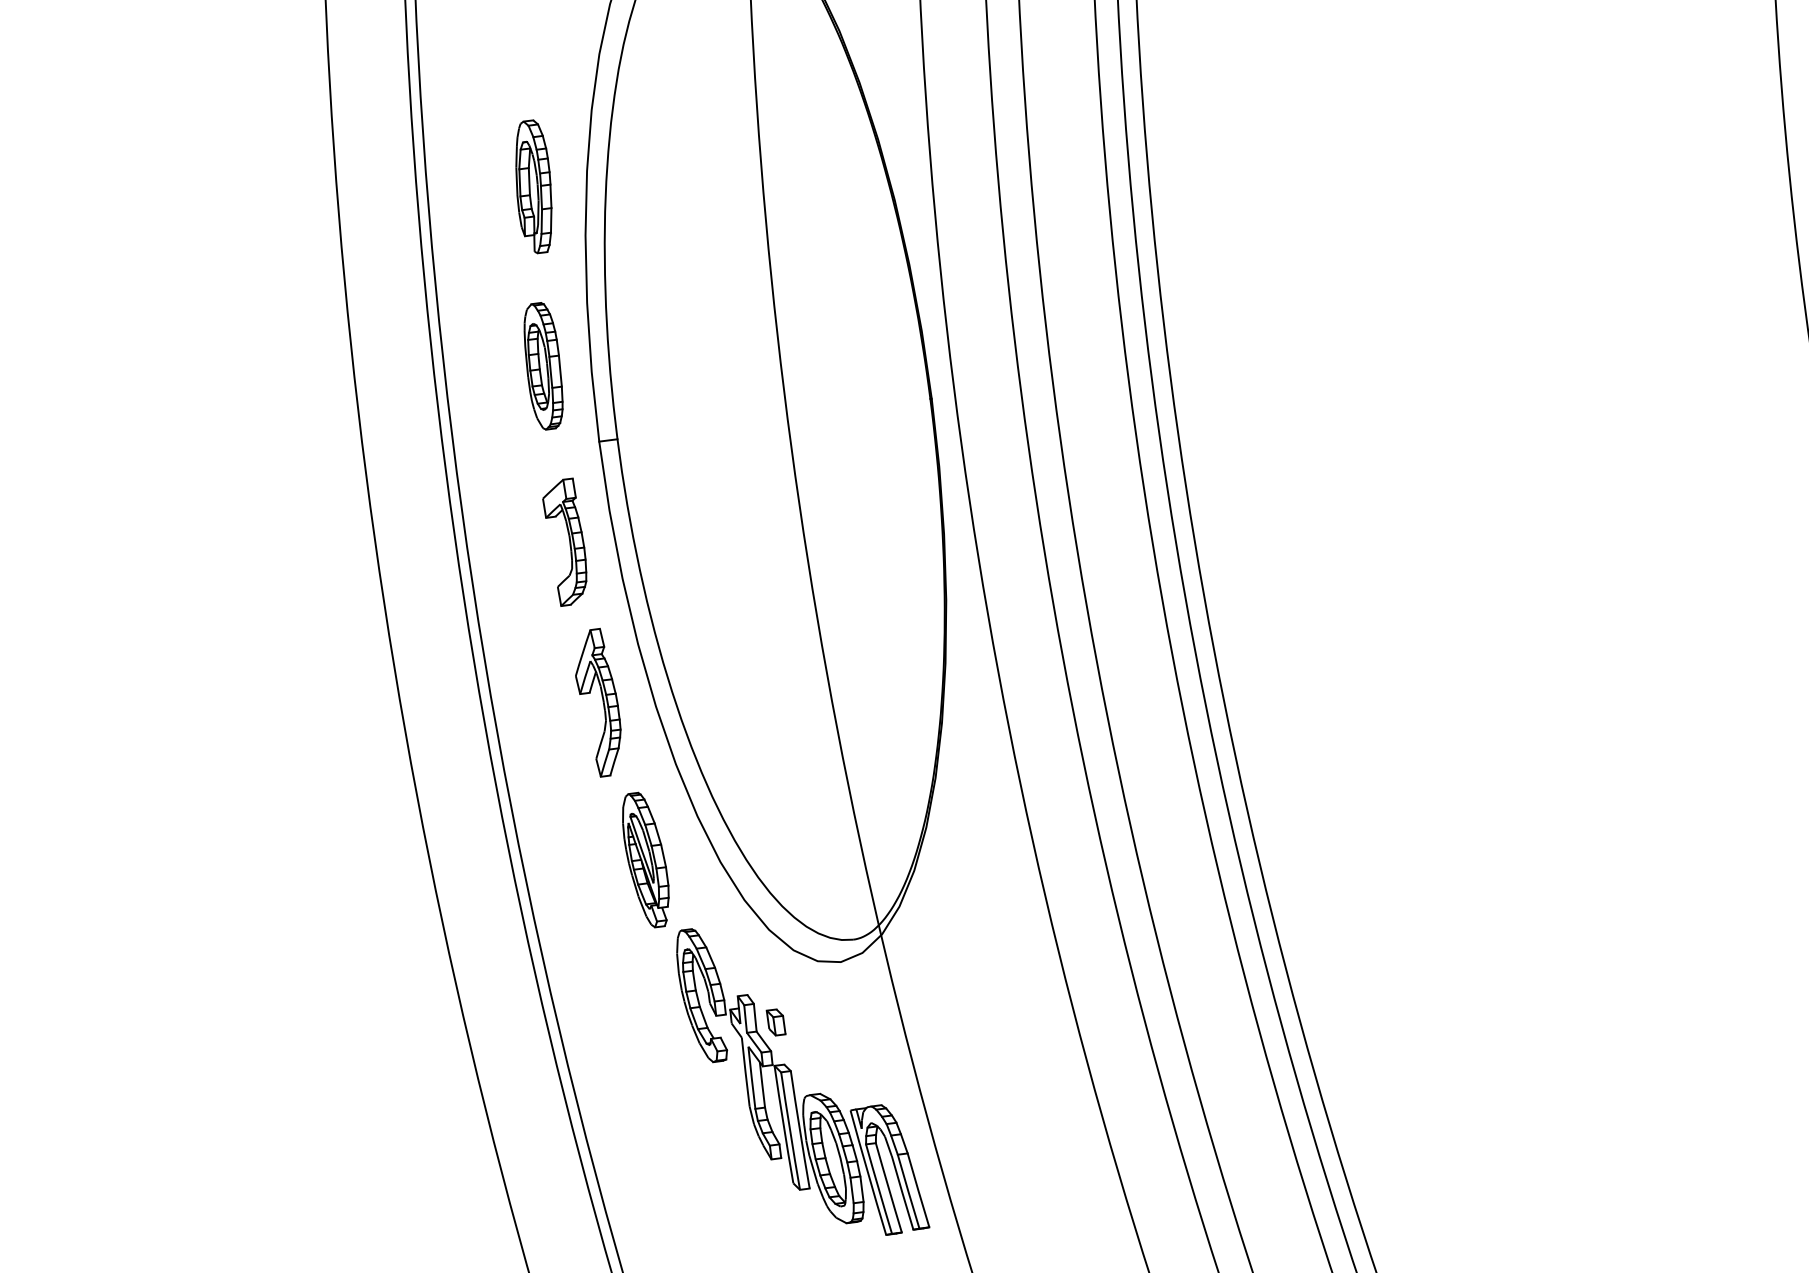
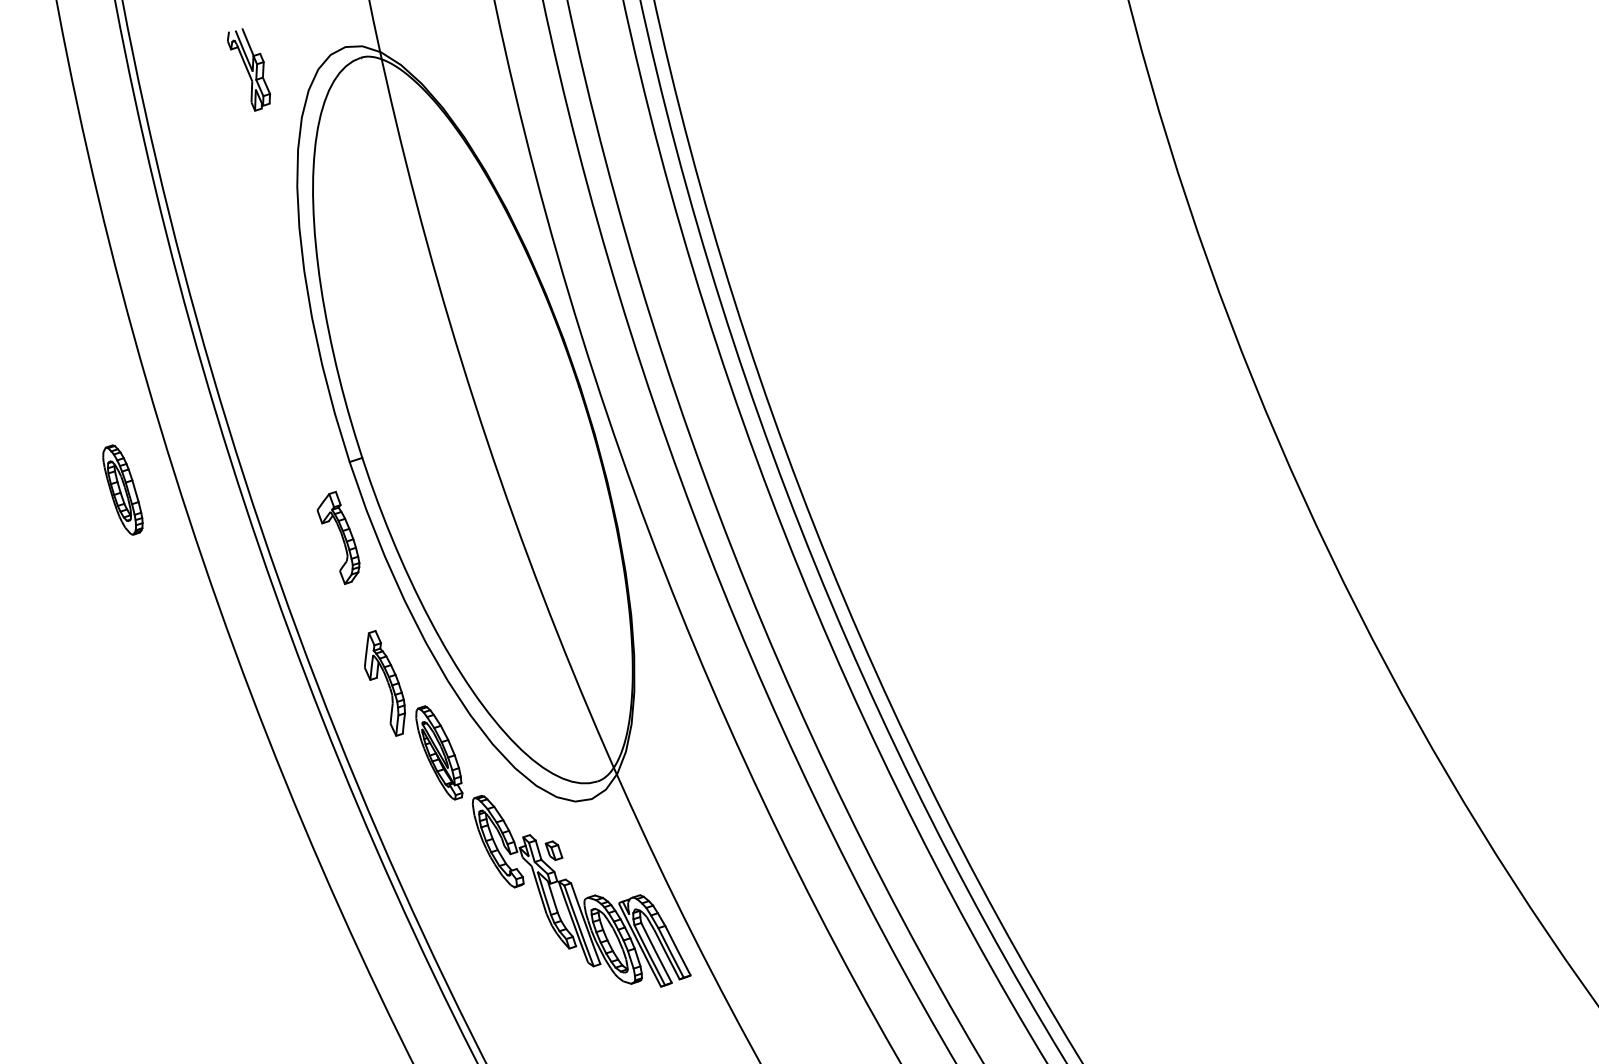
part: (533, 186) -> (268, 289), removed
part: (543, 365) -> (122, 489), moved
part: (598, 702) -> (384, 683), moved

